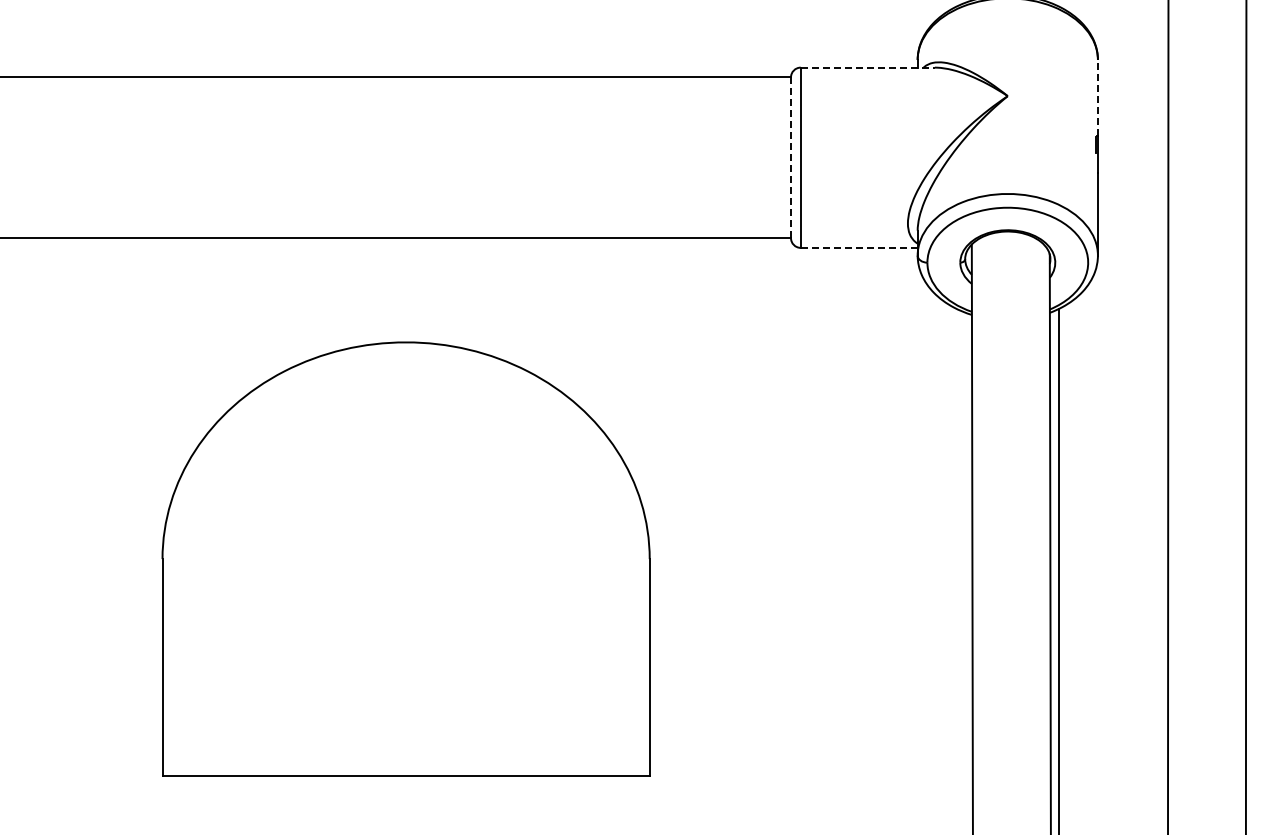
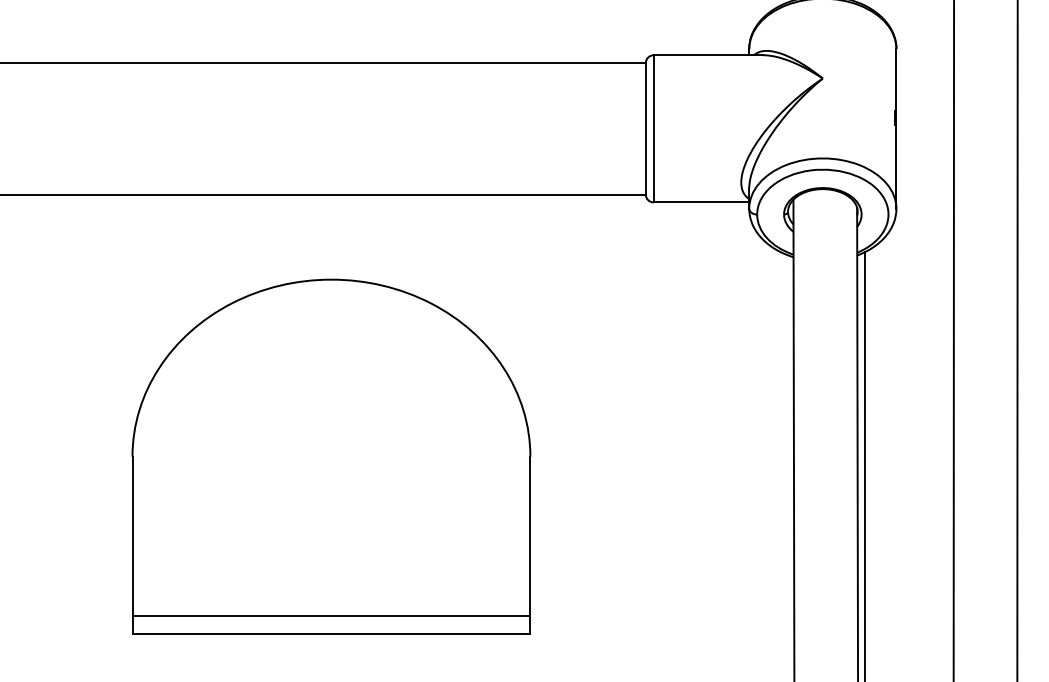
line: (868, 67) -> (709, 55), dashed -> solid
line: (1097, 97) -> (896, 79), dashed -> solid
line: (791, 158) -> (646, 129), dashed -> solid
line: (859, 247) -> (701, 202), dashed -> solid
line: (405, 753) -> (330, 615), added

